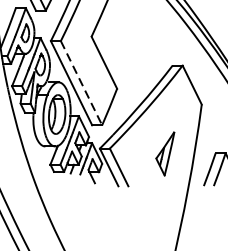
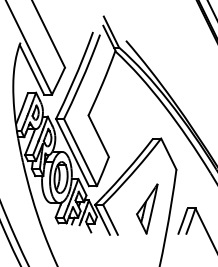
line: (81, 84) -> (80, 153), dashed -> solid
part: (165, 153) -> (147, 208), size x1.43

